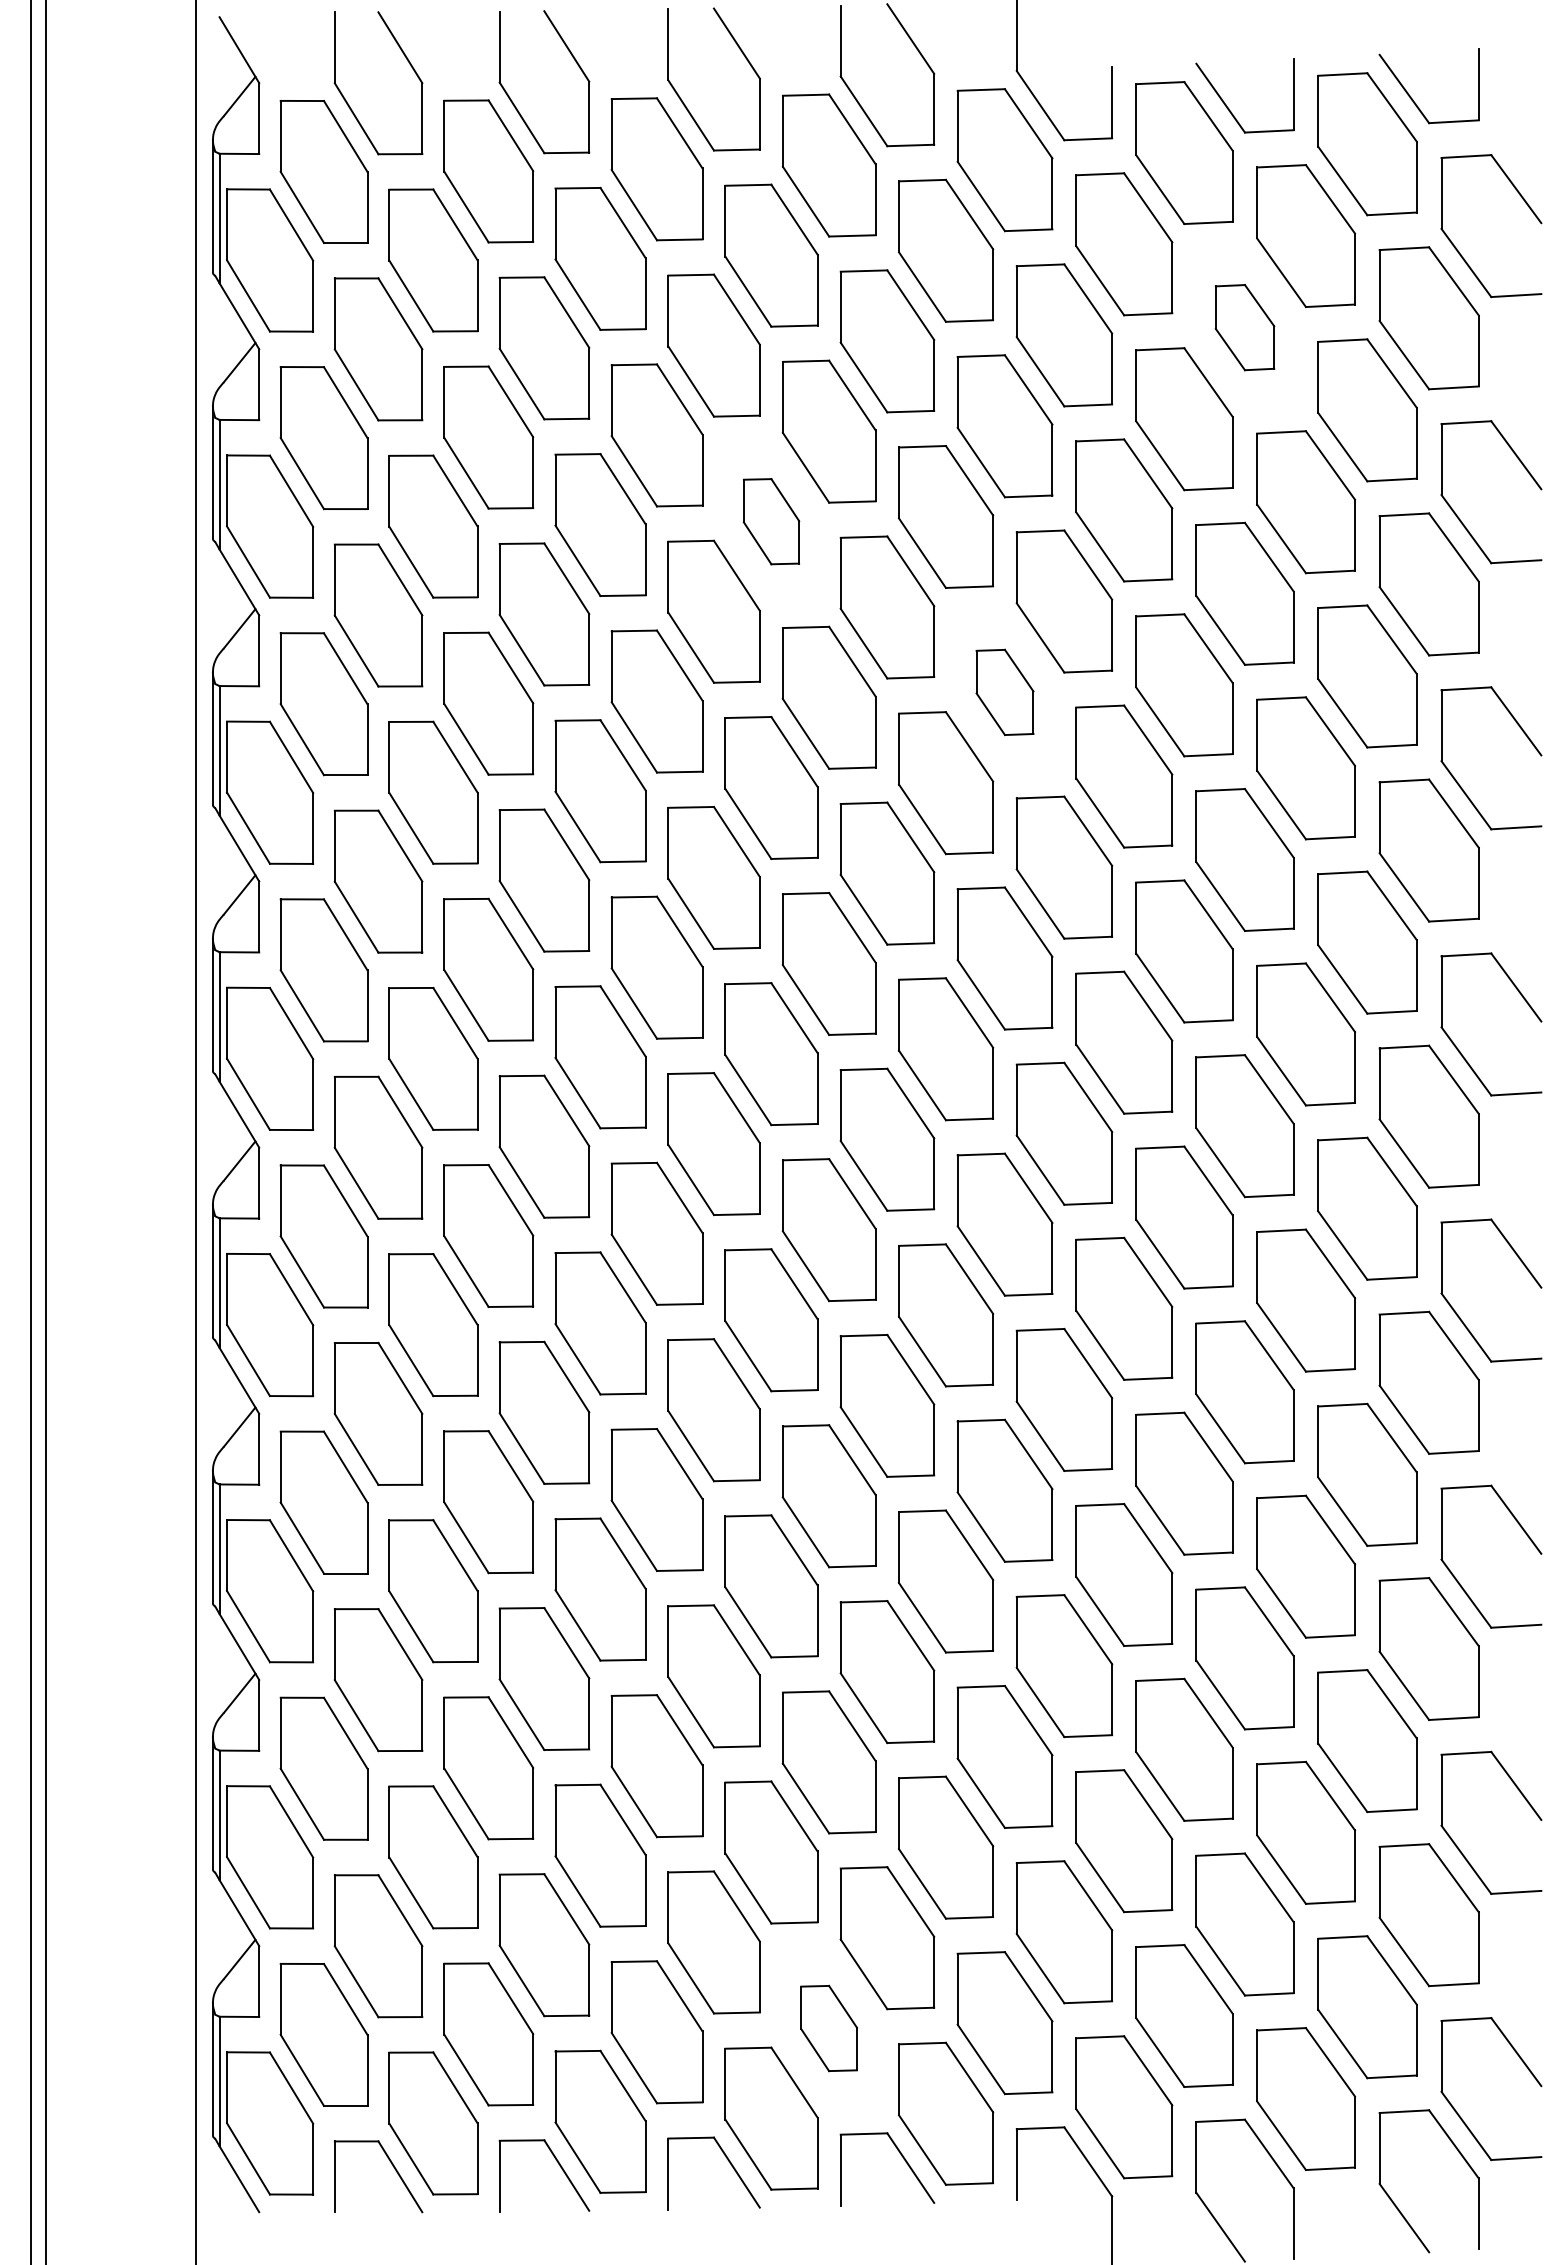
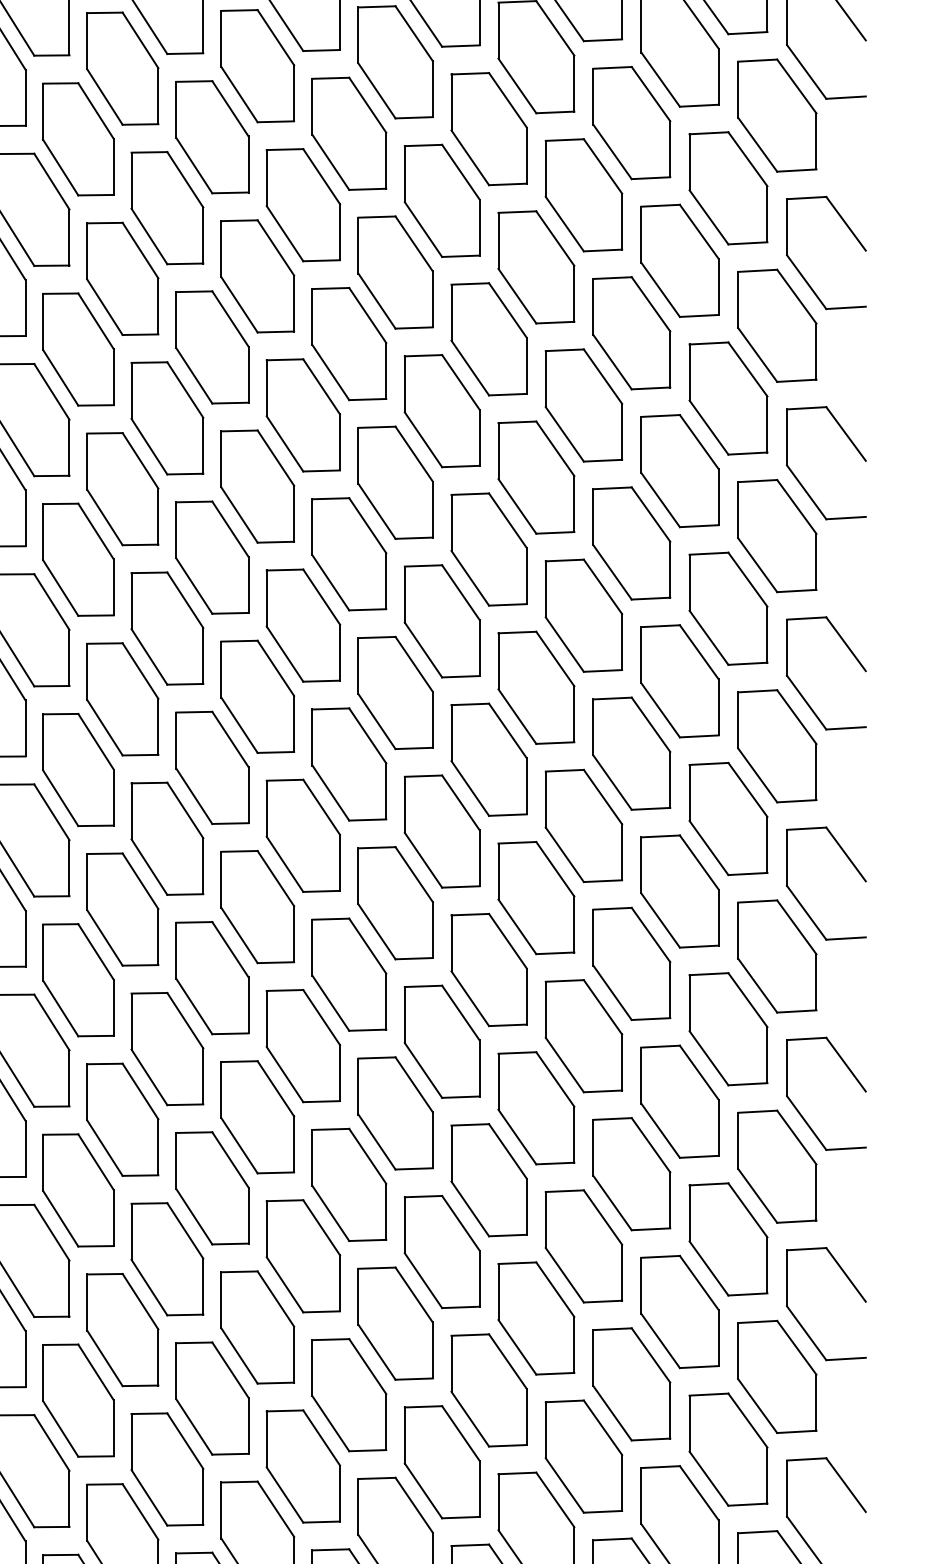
part: (1244, 327) -> (631, 122), size x1.67
part: (771, 521) -> (257, 276), size x1.67
part: (1004, 692) -> (441, 411), size x1.67
part: (828, 2028) -> (302, 1466), size x1.67

